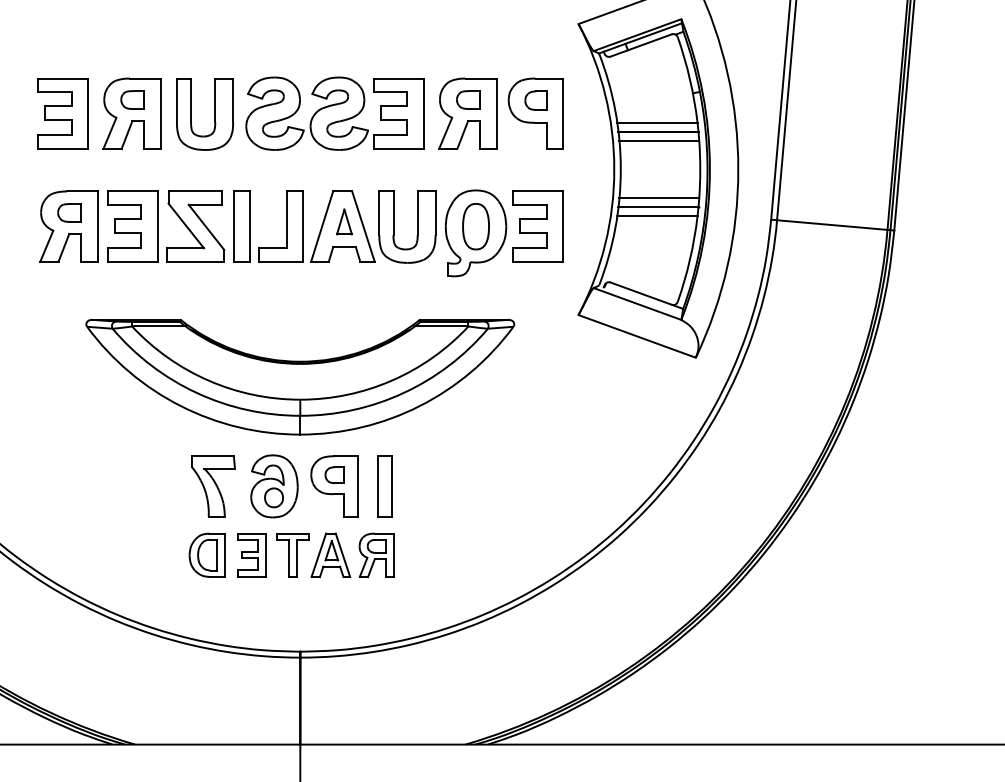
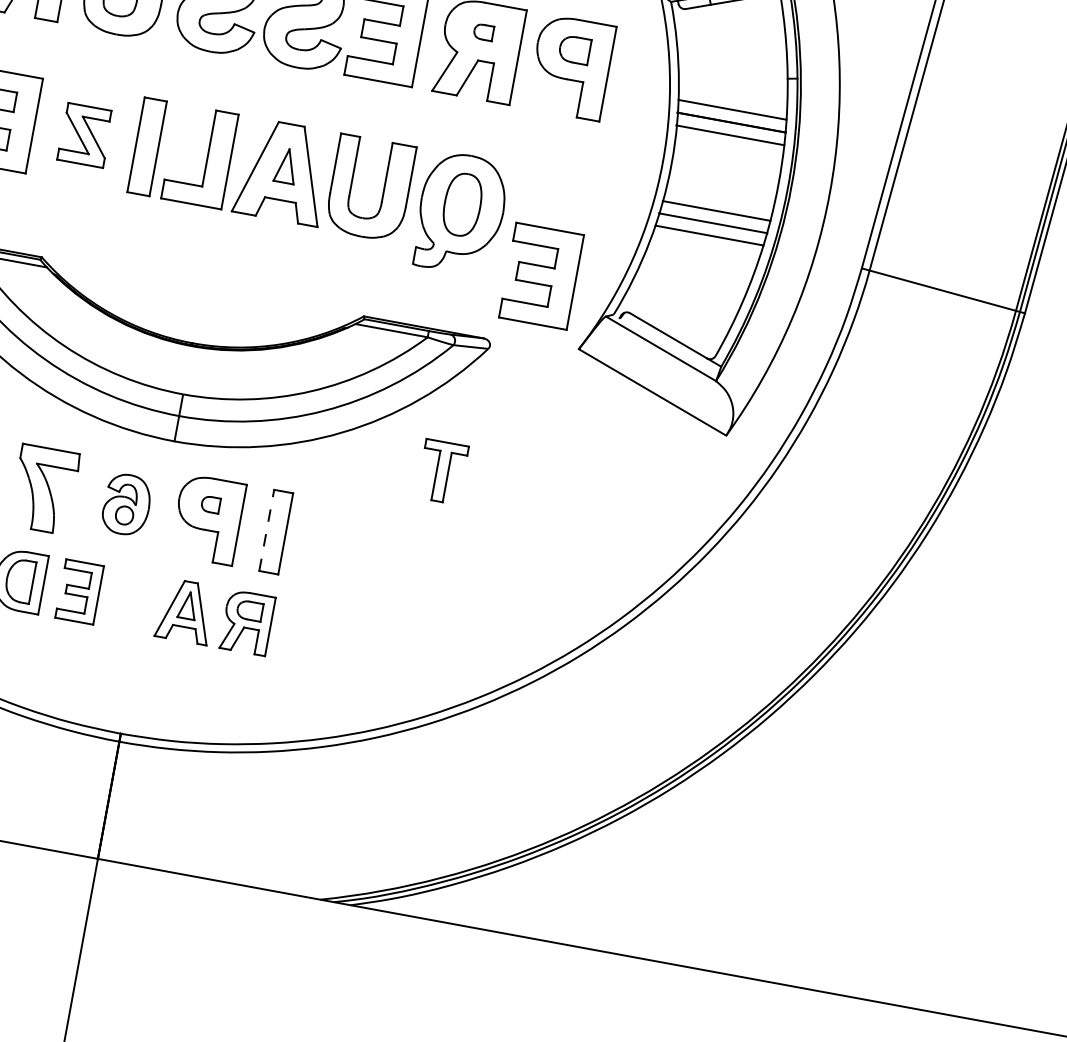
part: (468, 99) -> (483, 31), size x0.6
part: (195, 226) -> (84, 135), size x0.6
part: (537, 226) -> (540, 275), moved
part: (334, 475) -> (210, 504), size x0.7
line: (378, 485) -> (267, 529), solid -> dashed
part: (274, 486) -> (126, 504), size x0.7
part: (292, 555) -> (442, 472), moved

